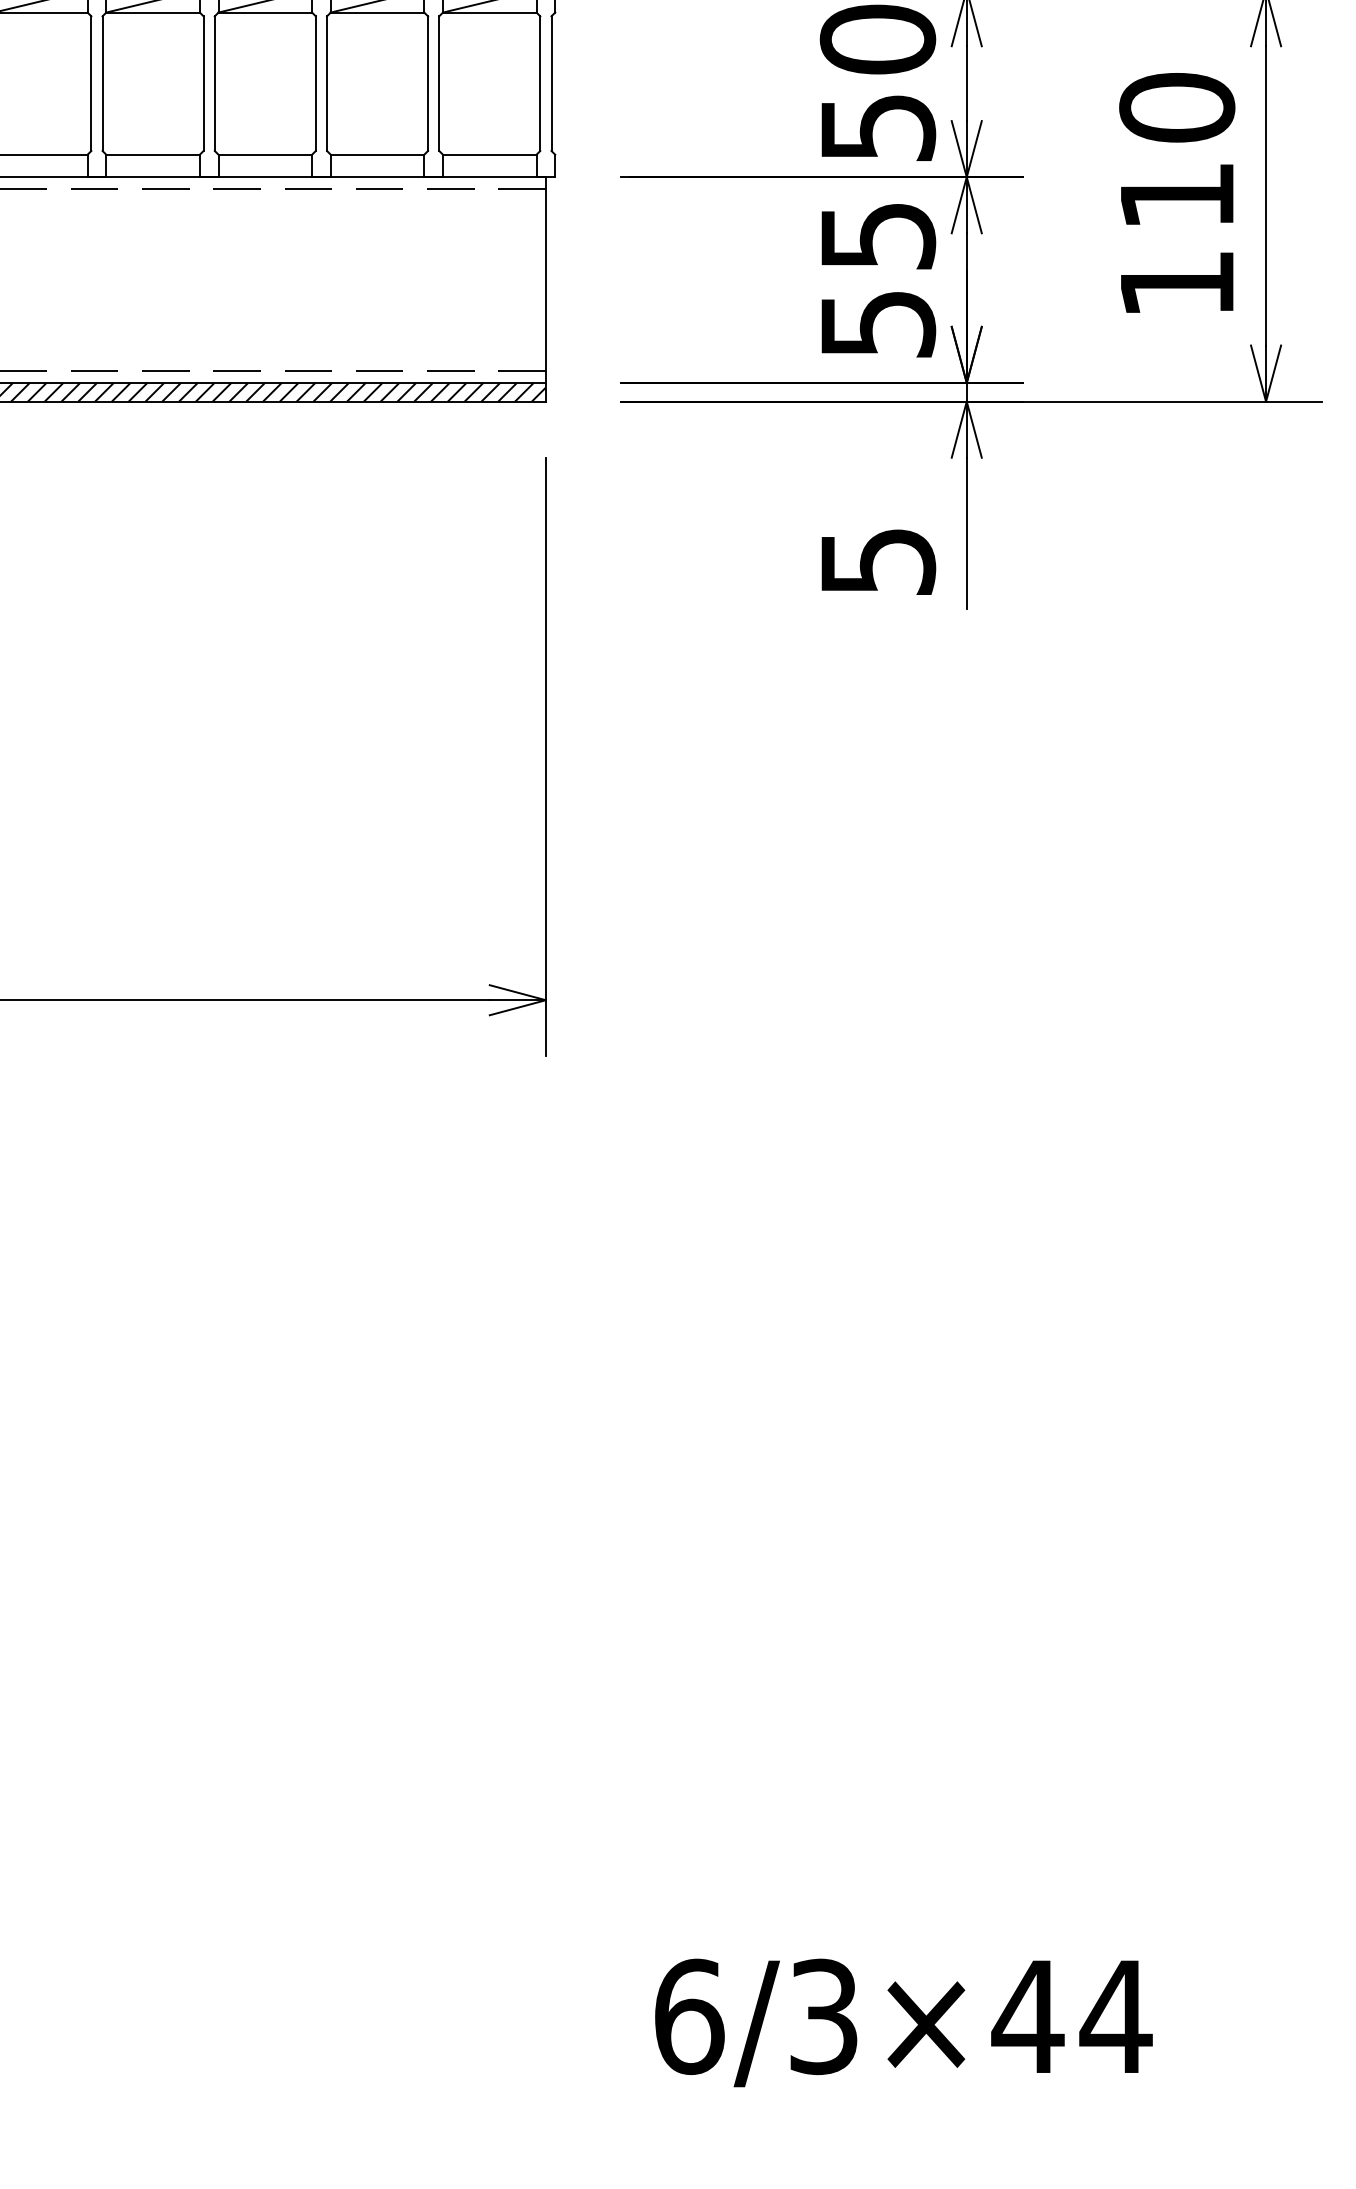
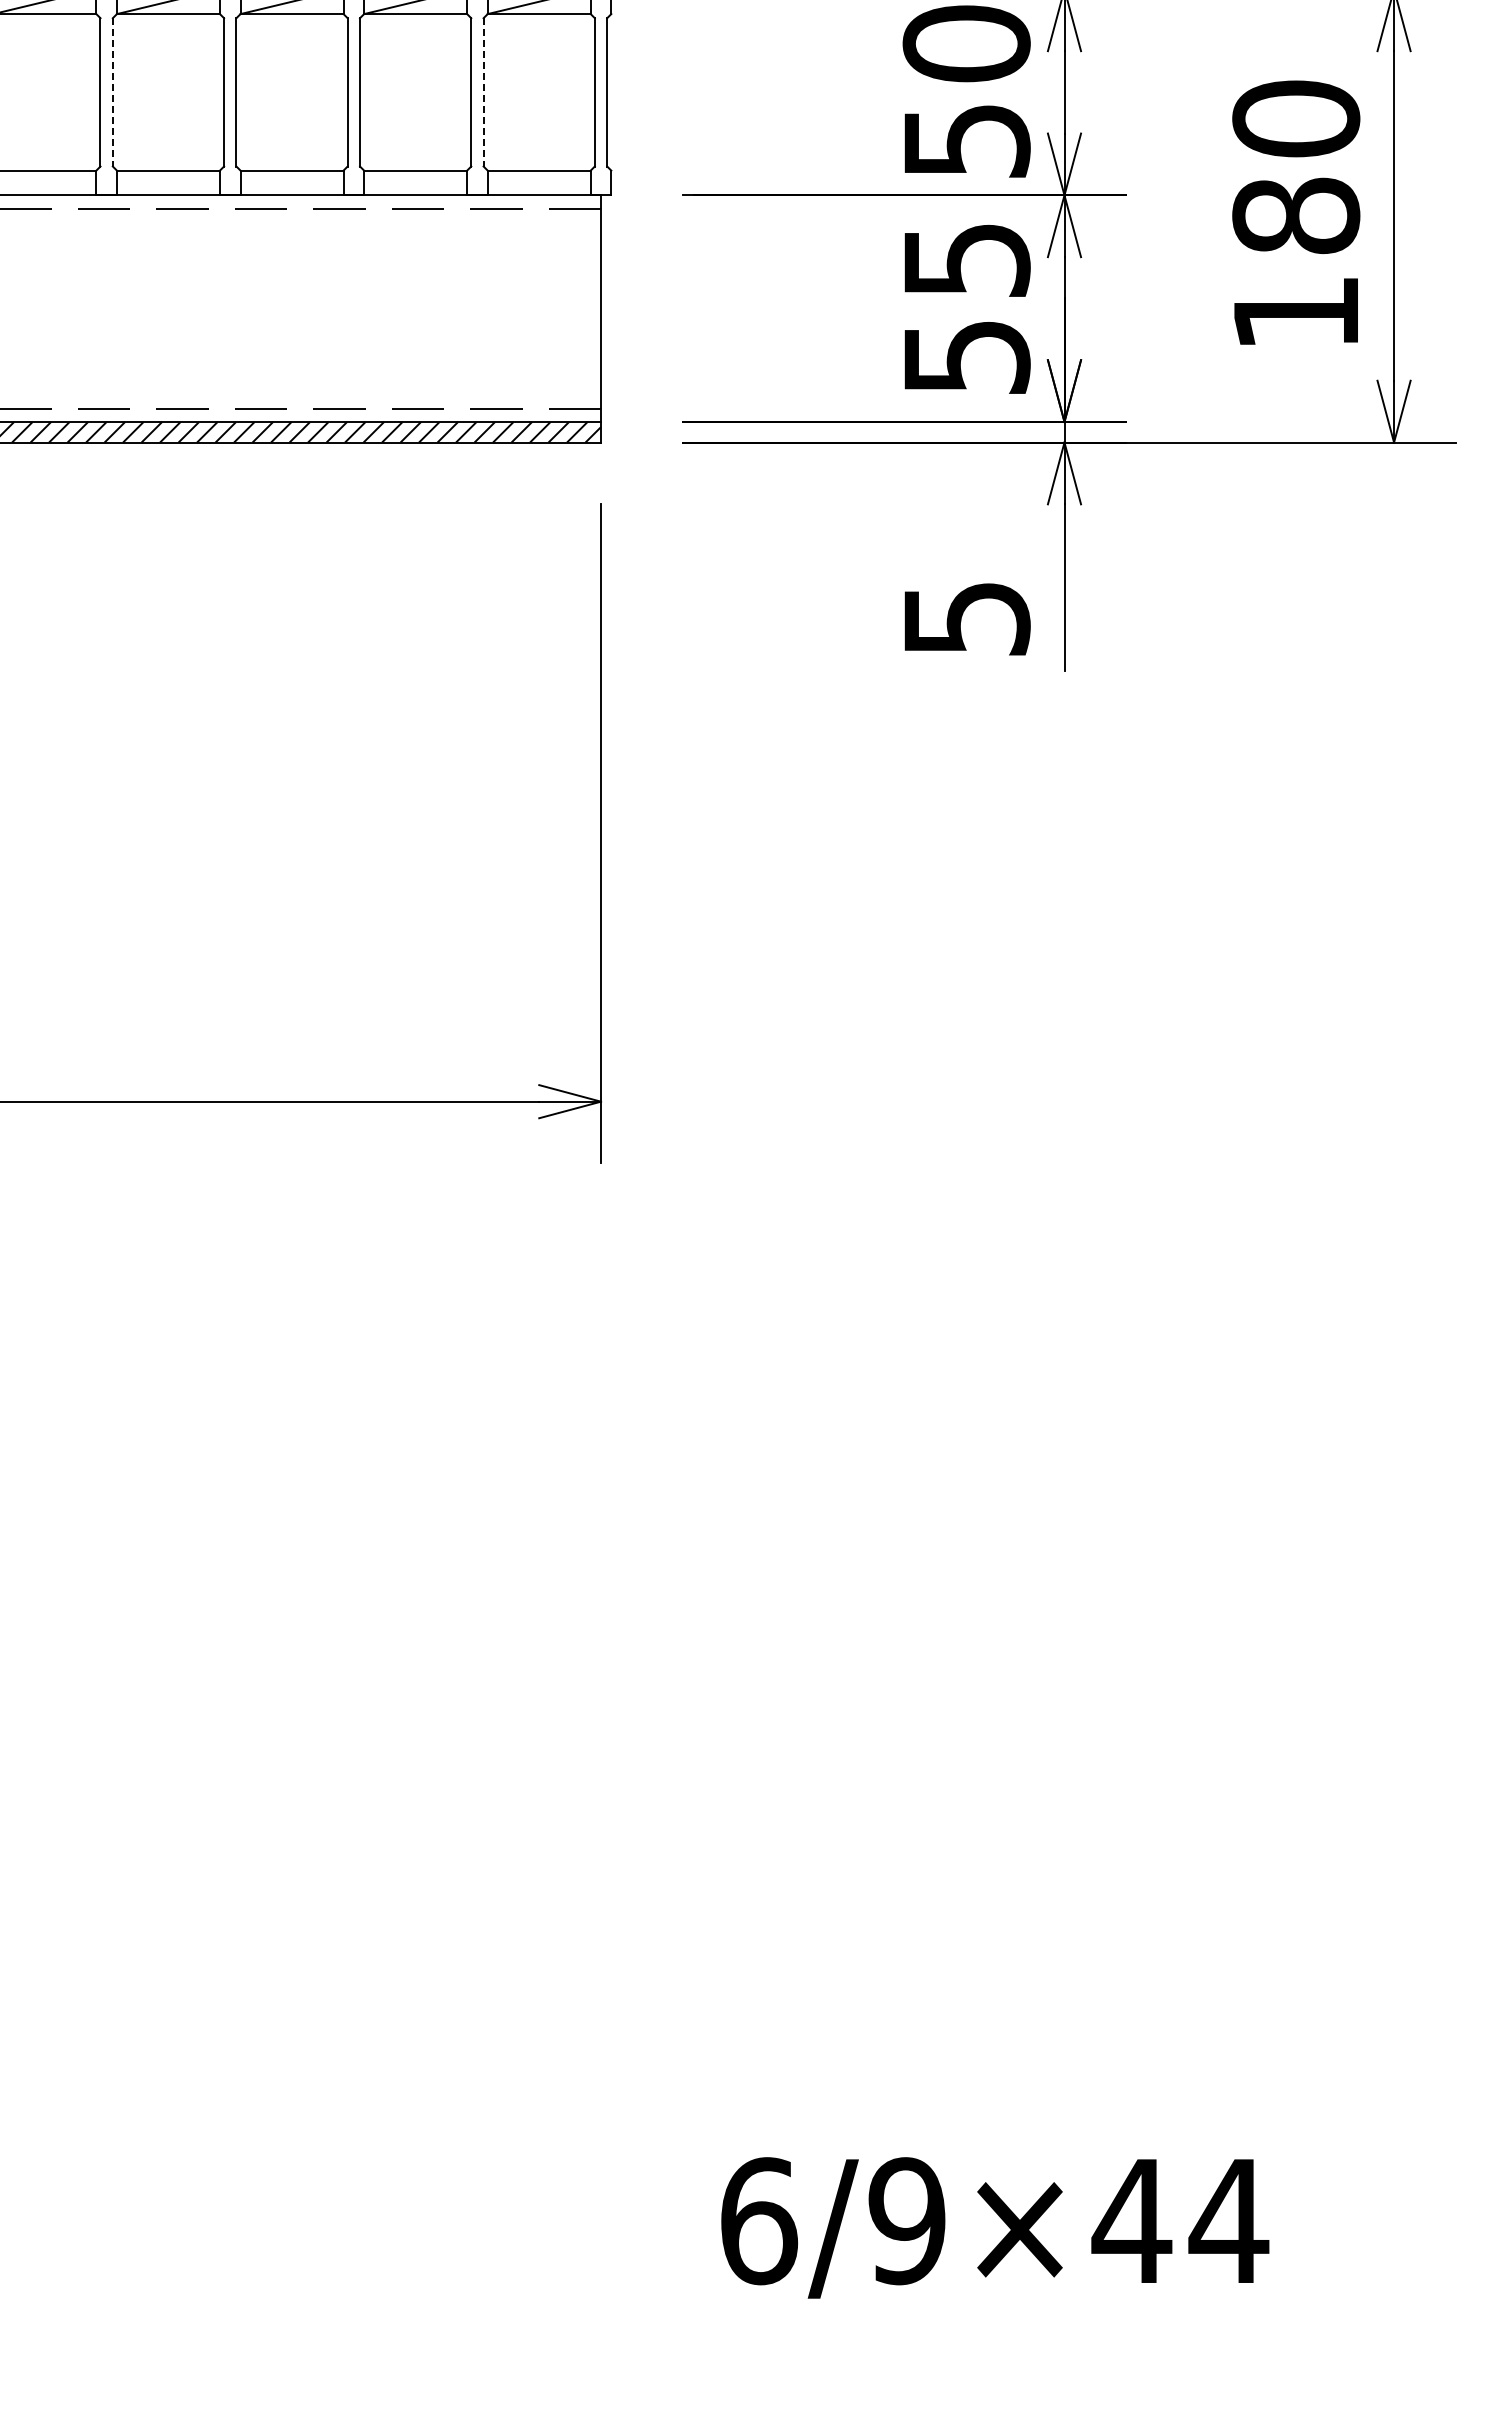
line: (102, 83) -> (112, 92), solid -> dashed
line: (439, 83) -> (483, 92), solid -> dashed
text: (1177, 195) -> (1296, 215), 110 -> 180
text: (823, 2017) -> (906, 2221), 6/3×44 -> 6/9×44

